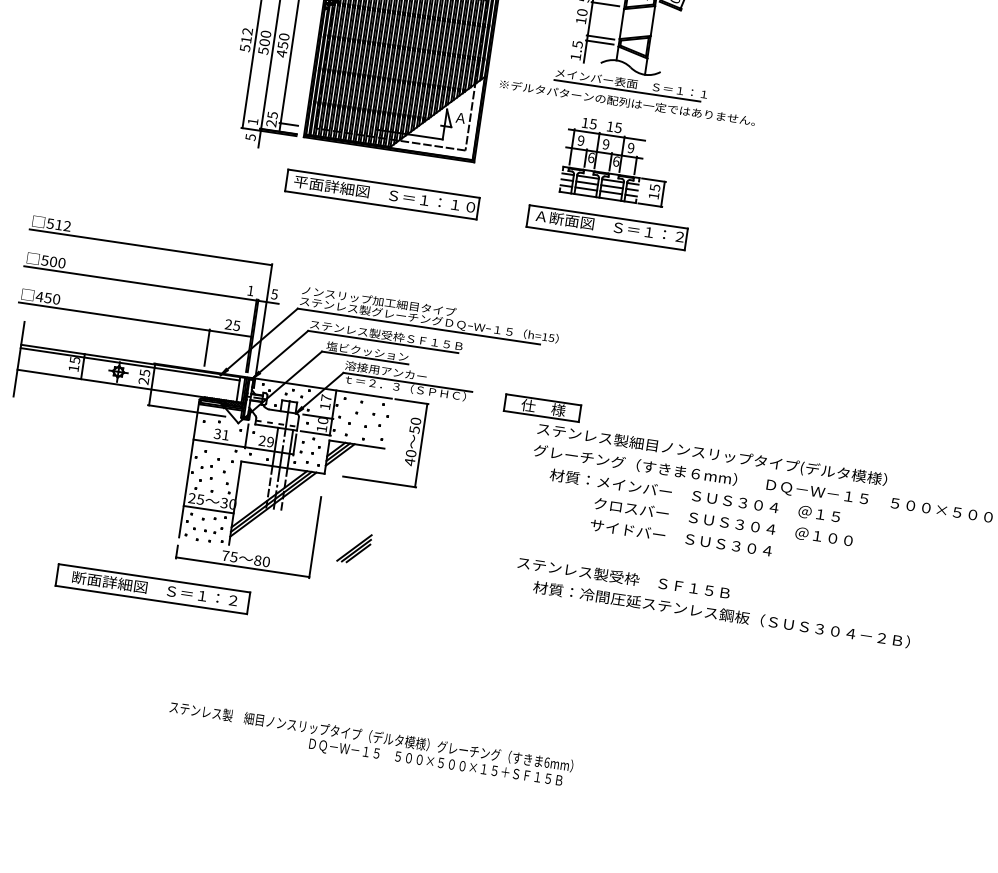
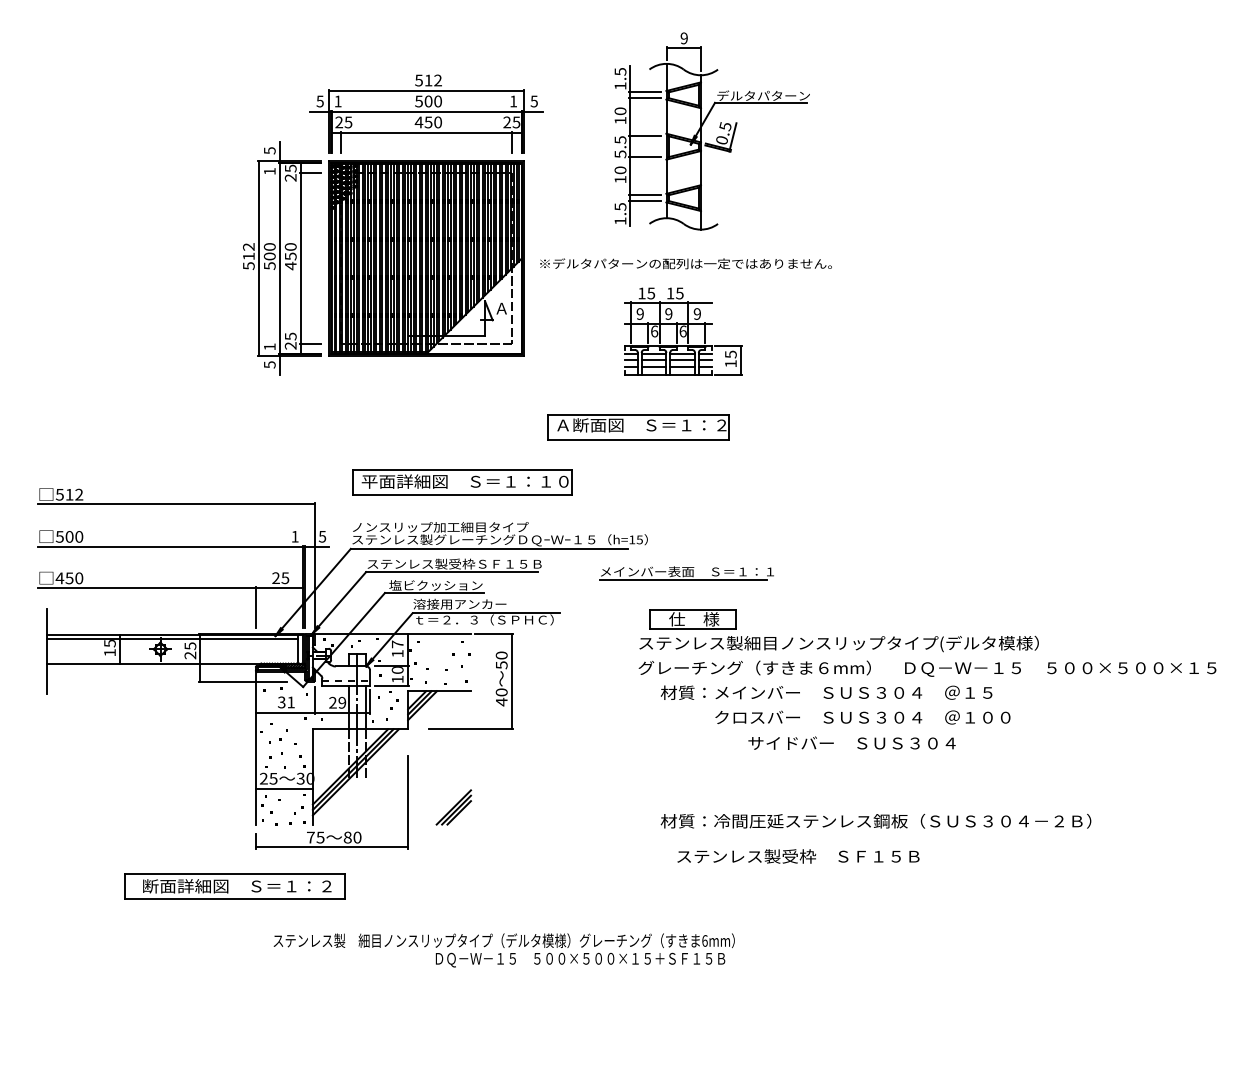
part: (630, 85) -> (686, 573), moved
part: (382, 194) -> (462, 482), moved
part: (606, 228) -> (638, 427), moved
part: (541, 407) -> (692, 619), moved
text: (680, 537) -> (851, 742), moved
text: (623, 577) -> (798, 856), moved
text: (369, 744) -> (503, 950), moved

